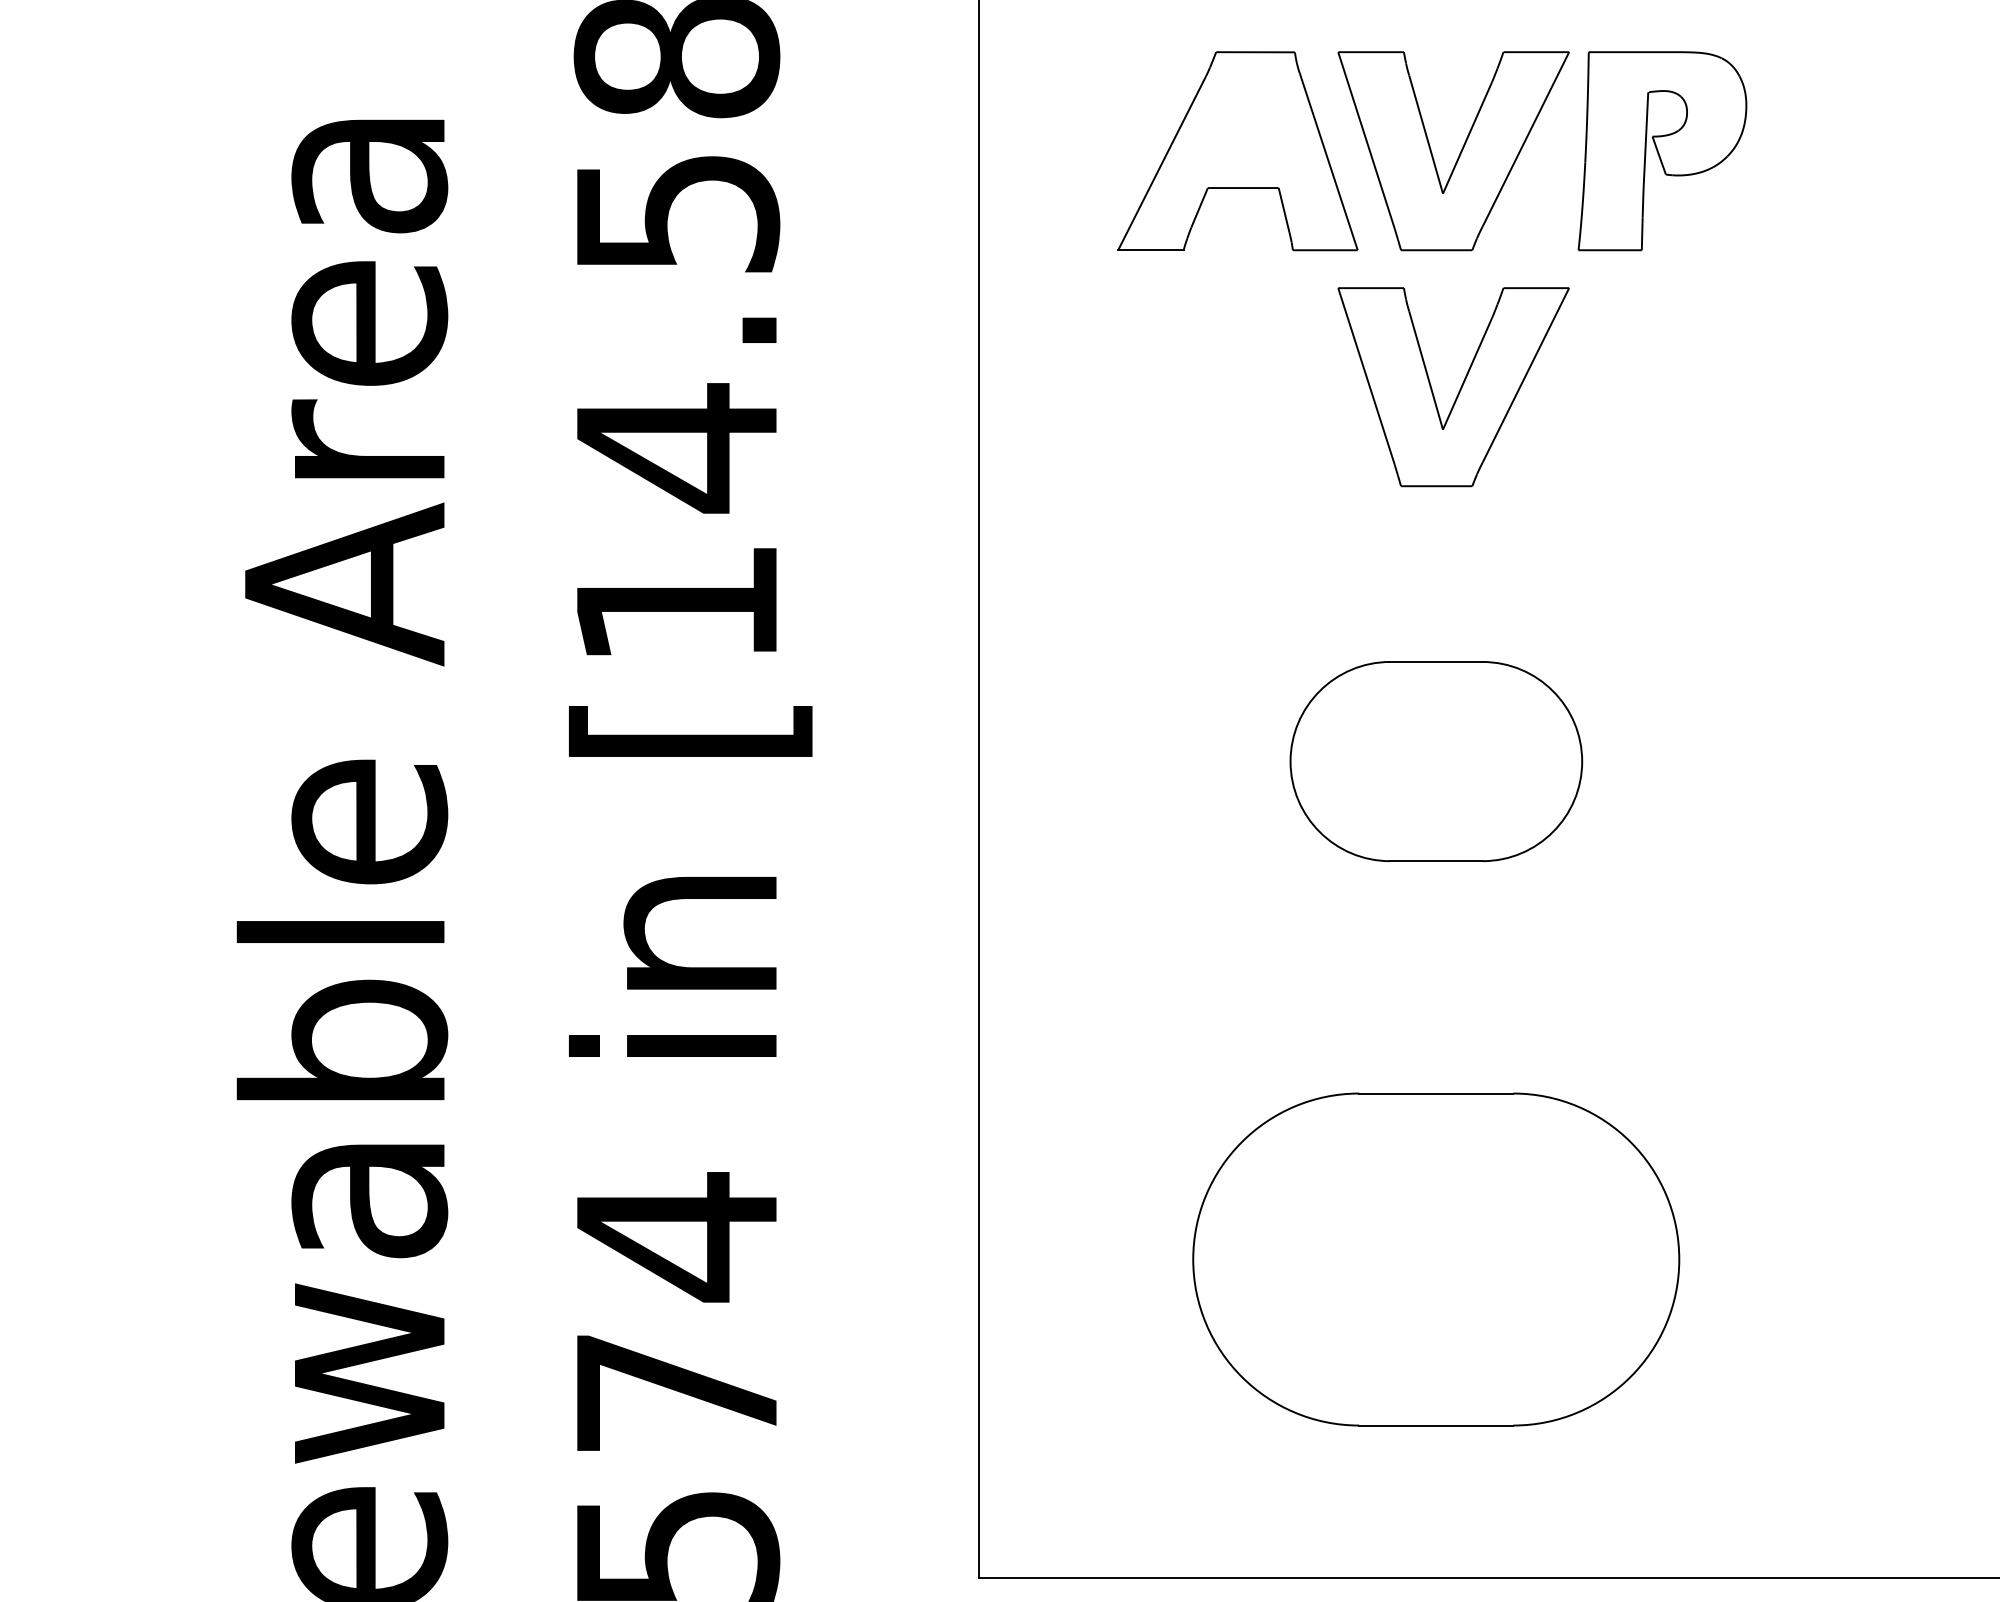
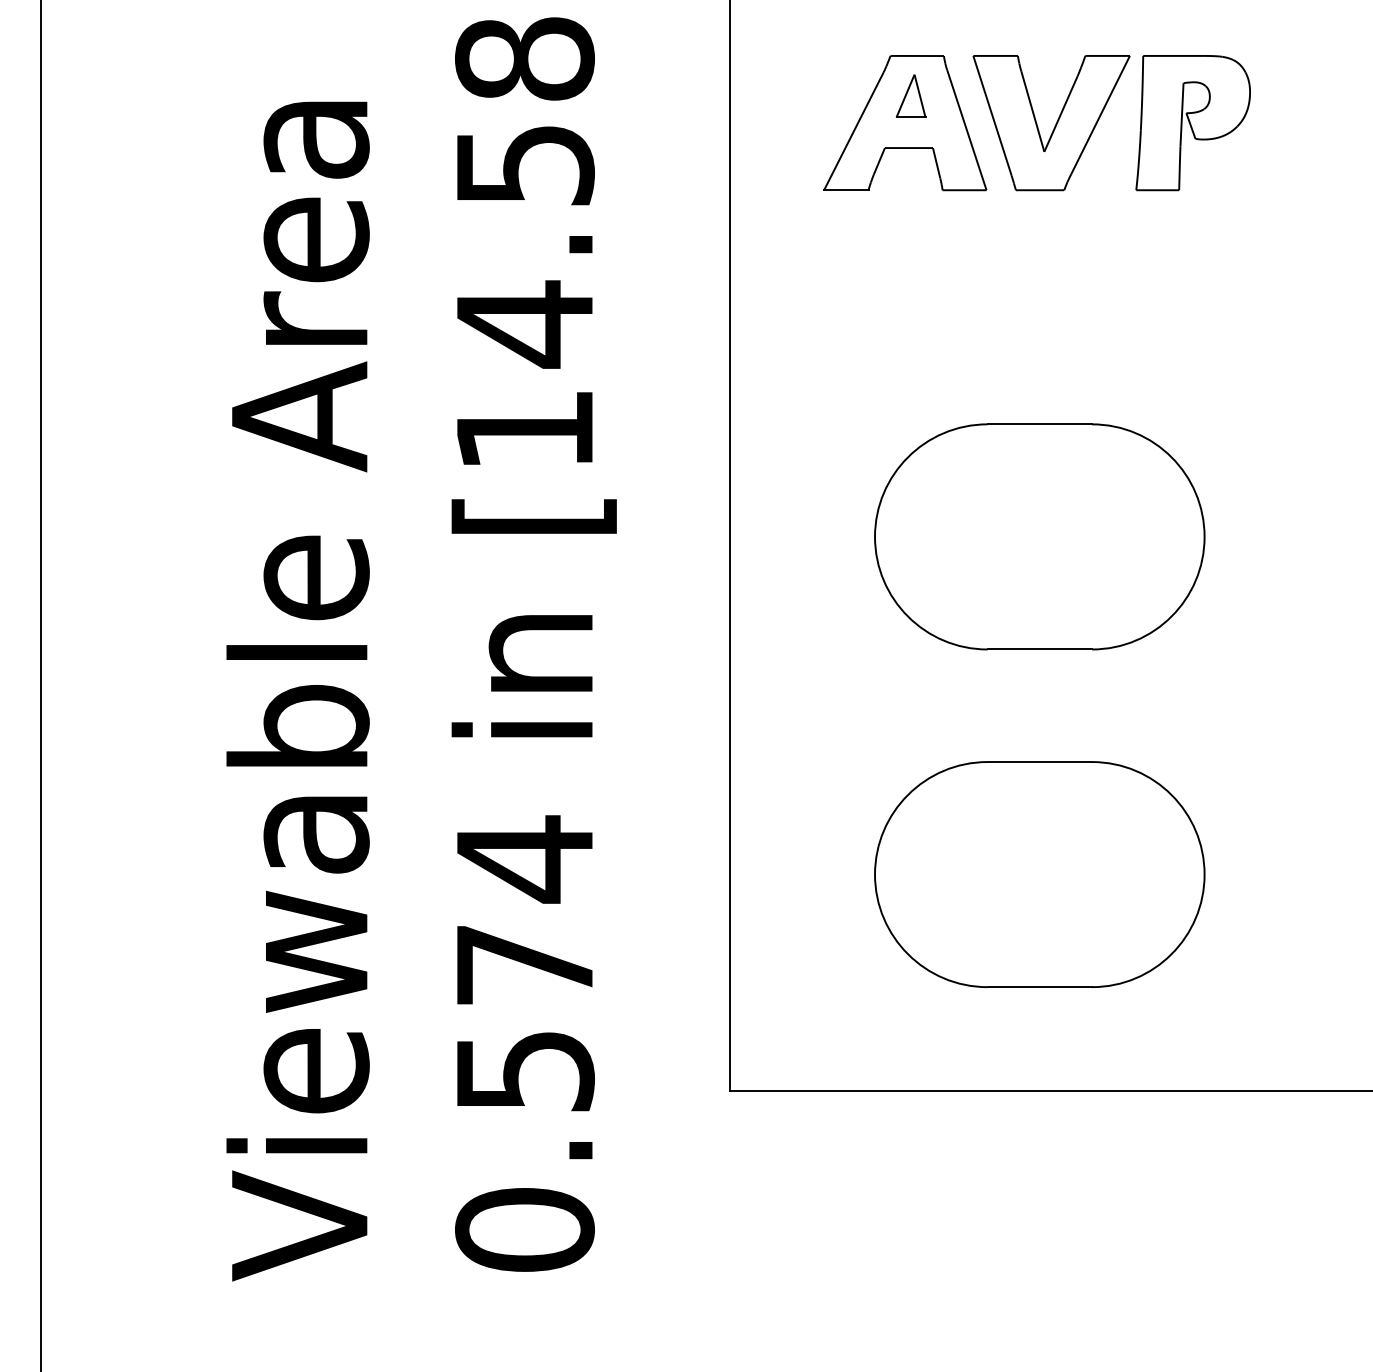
part: (1247, 110) -> (911, 95), added
part: (1453, 387) -> (1051, 283), removed
part: (1435, 760) -> (1039, 536), size x1.67

